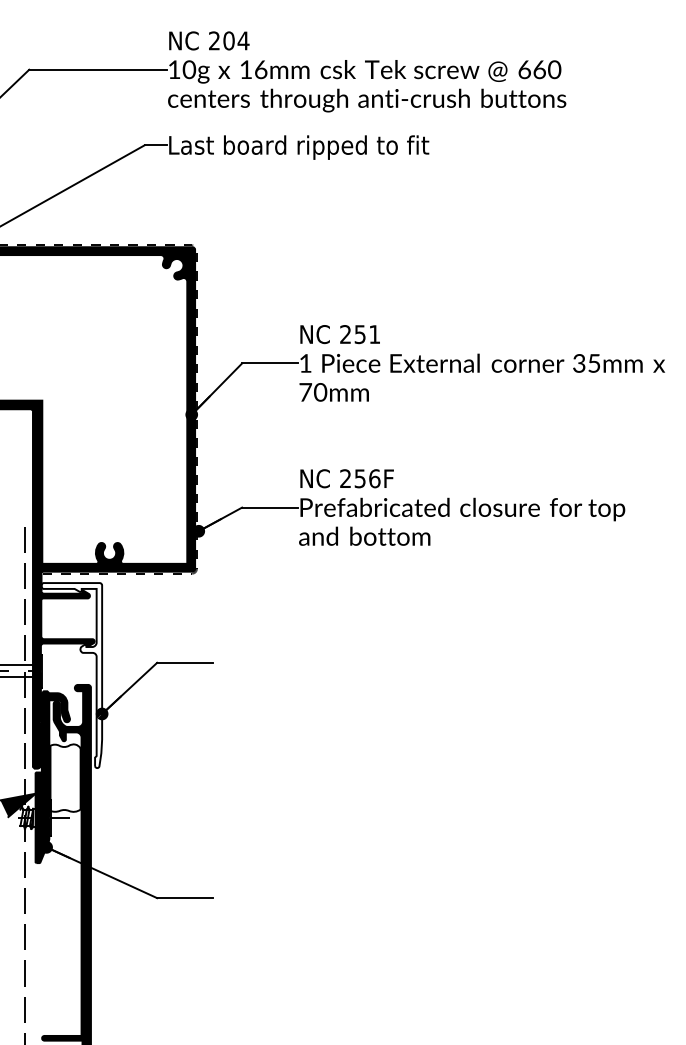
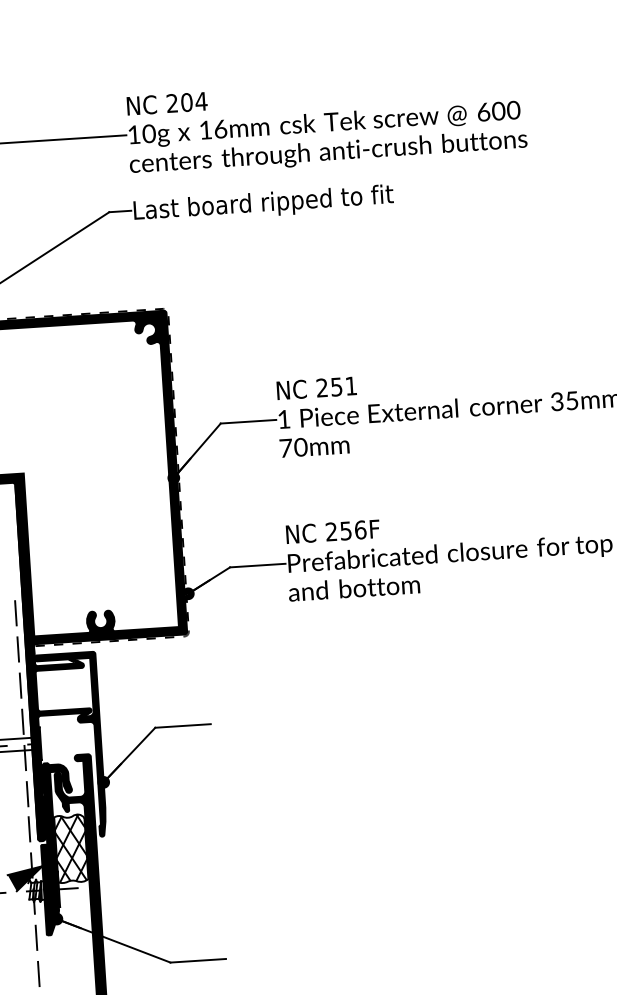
text: (539, 69) -> (498, 110), 660 -> 600
fill: (71, 675) -> (70, 745), added
hatch: (65, 777) -> (71, 848), added

